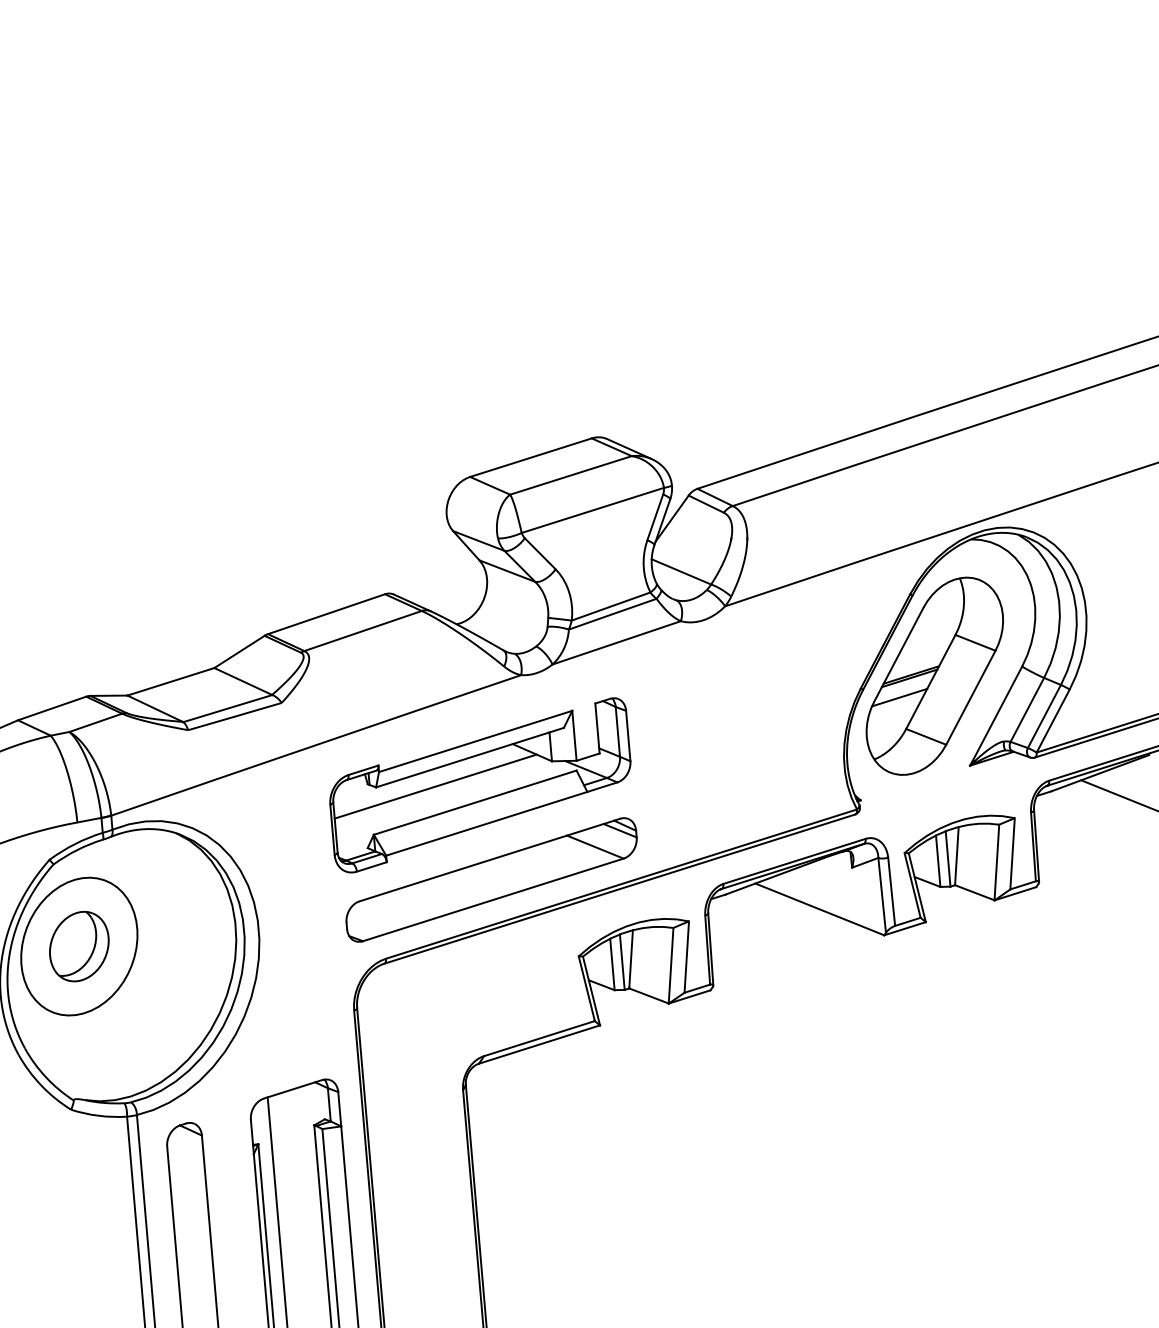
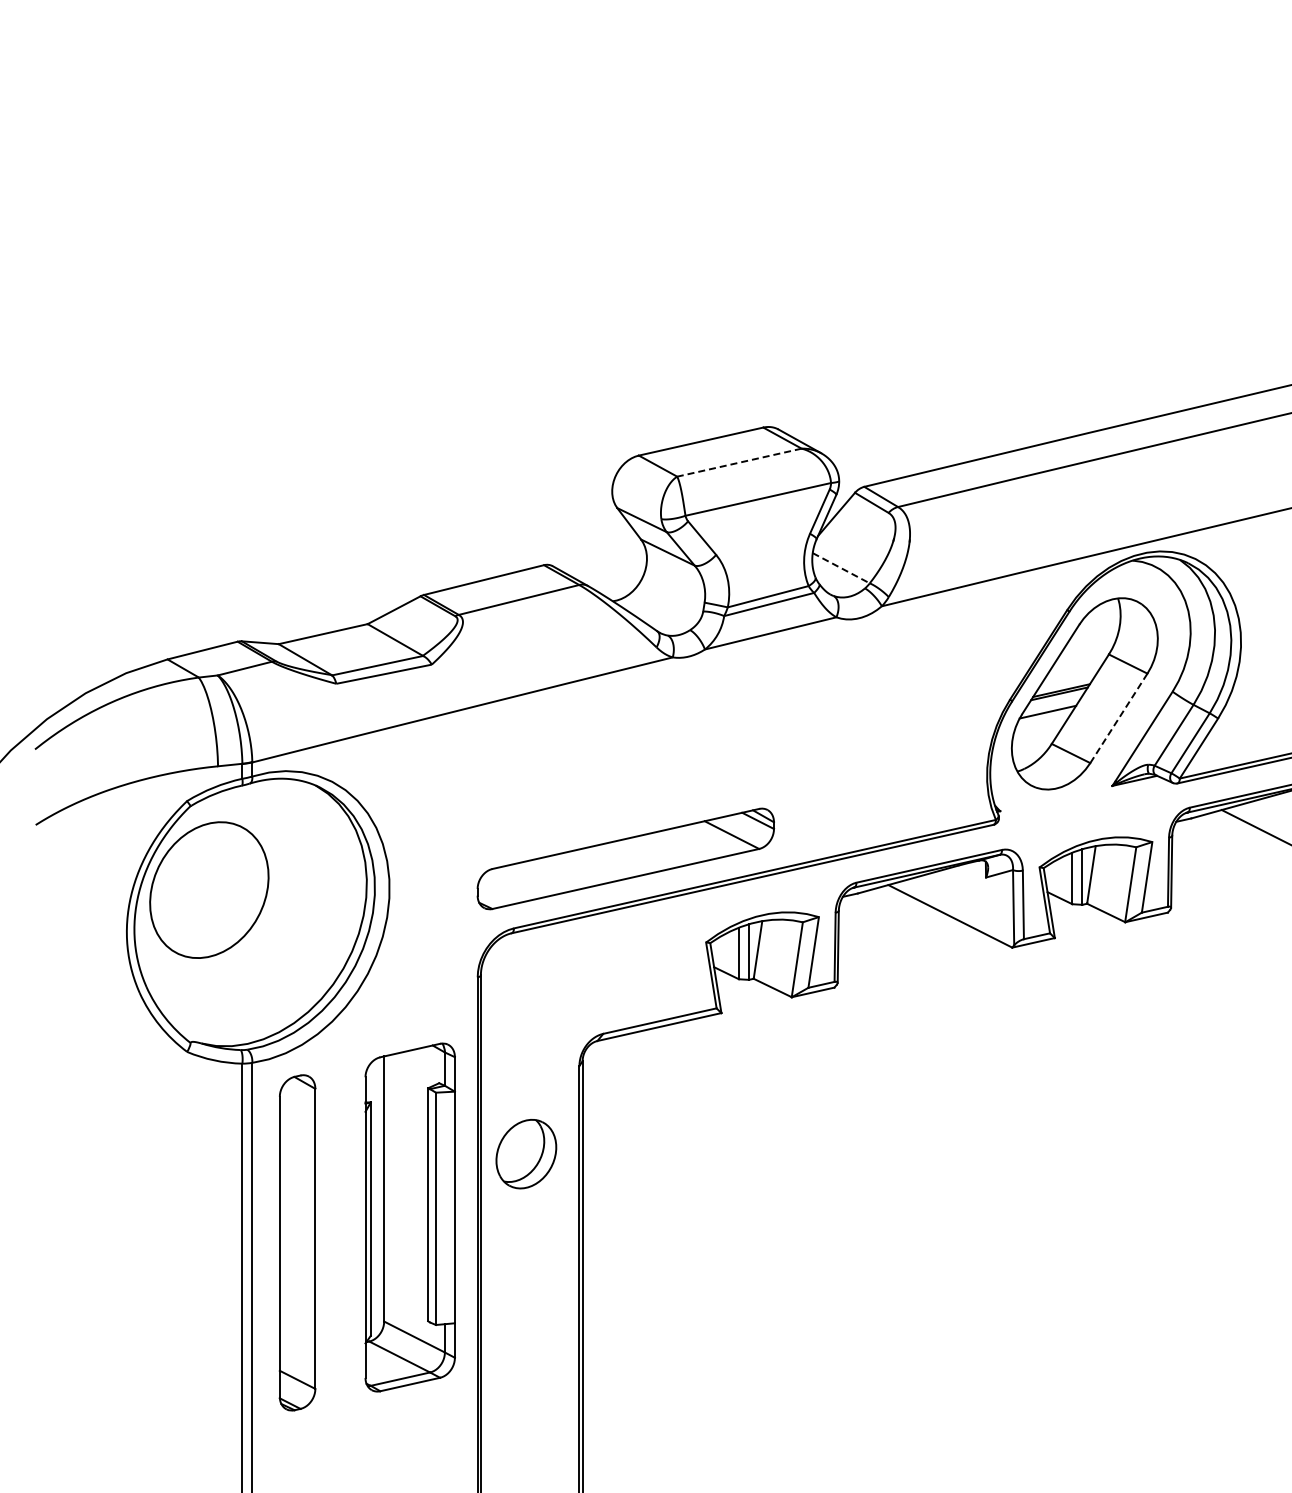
line: (571, 475) -> (739, 462), solid -> dashed
line: (681, 572) -> (841, 568), solid -> dashed
line: (971, 696) -> (1119, 717), solid -> dashed
part: (480, 785) -> (622, 763), removed
part: (79, 946) -> (526, 1154), moved

